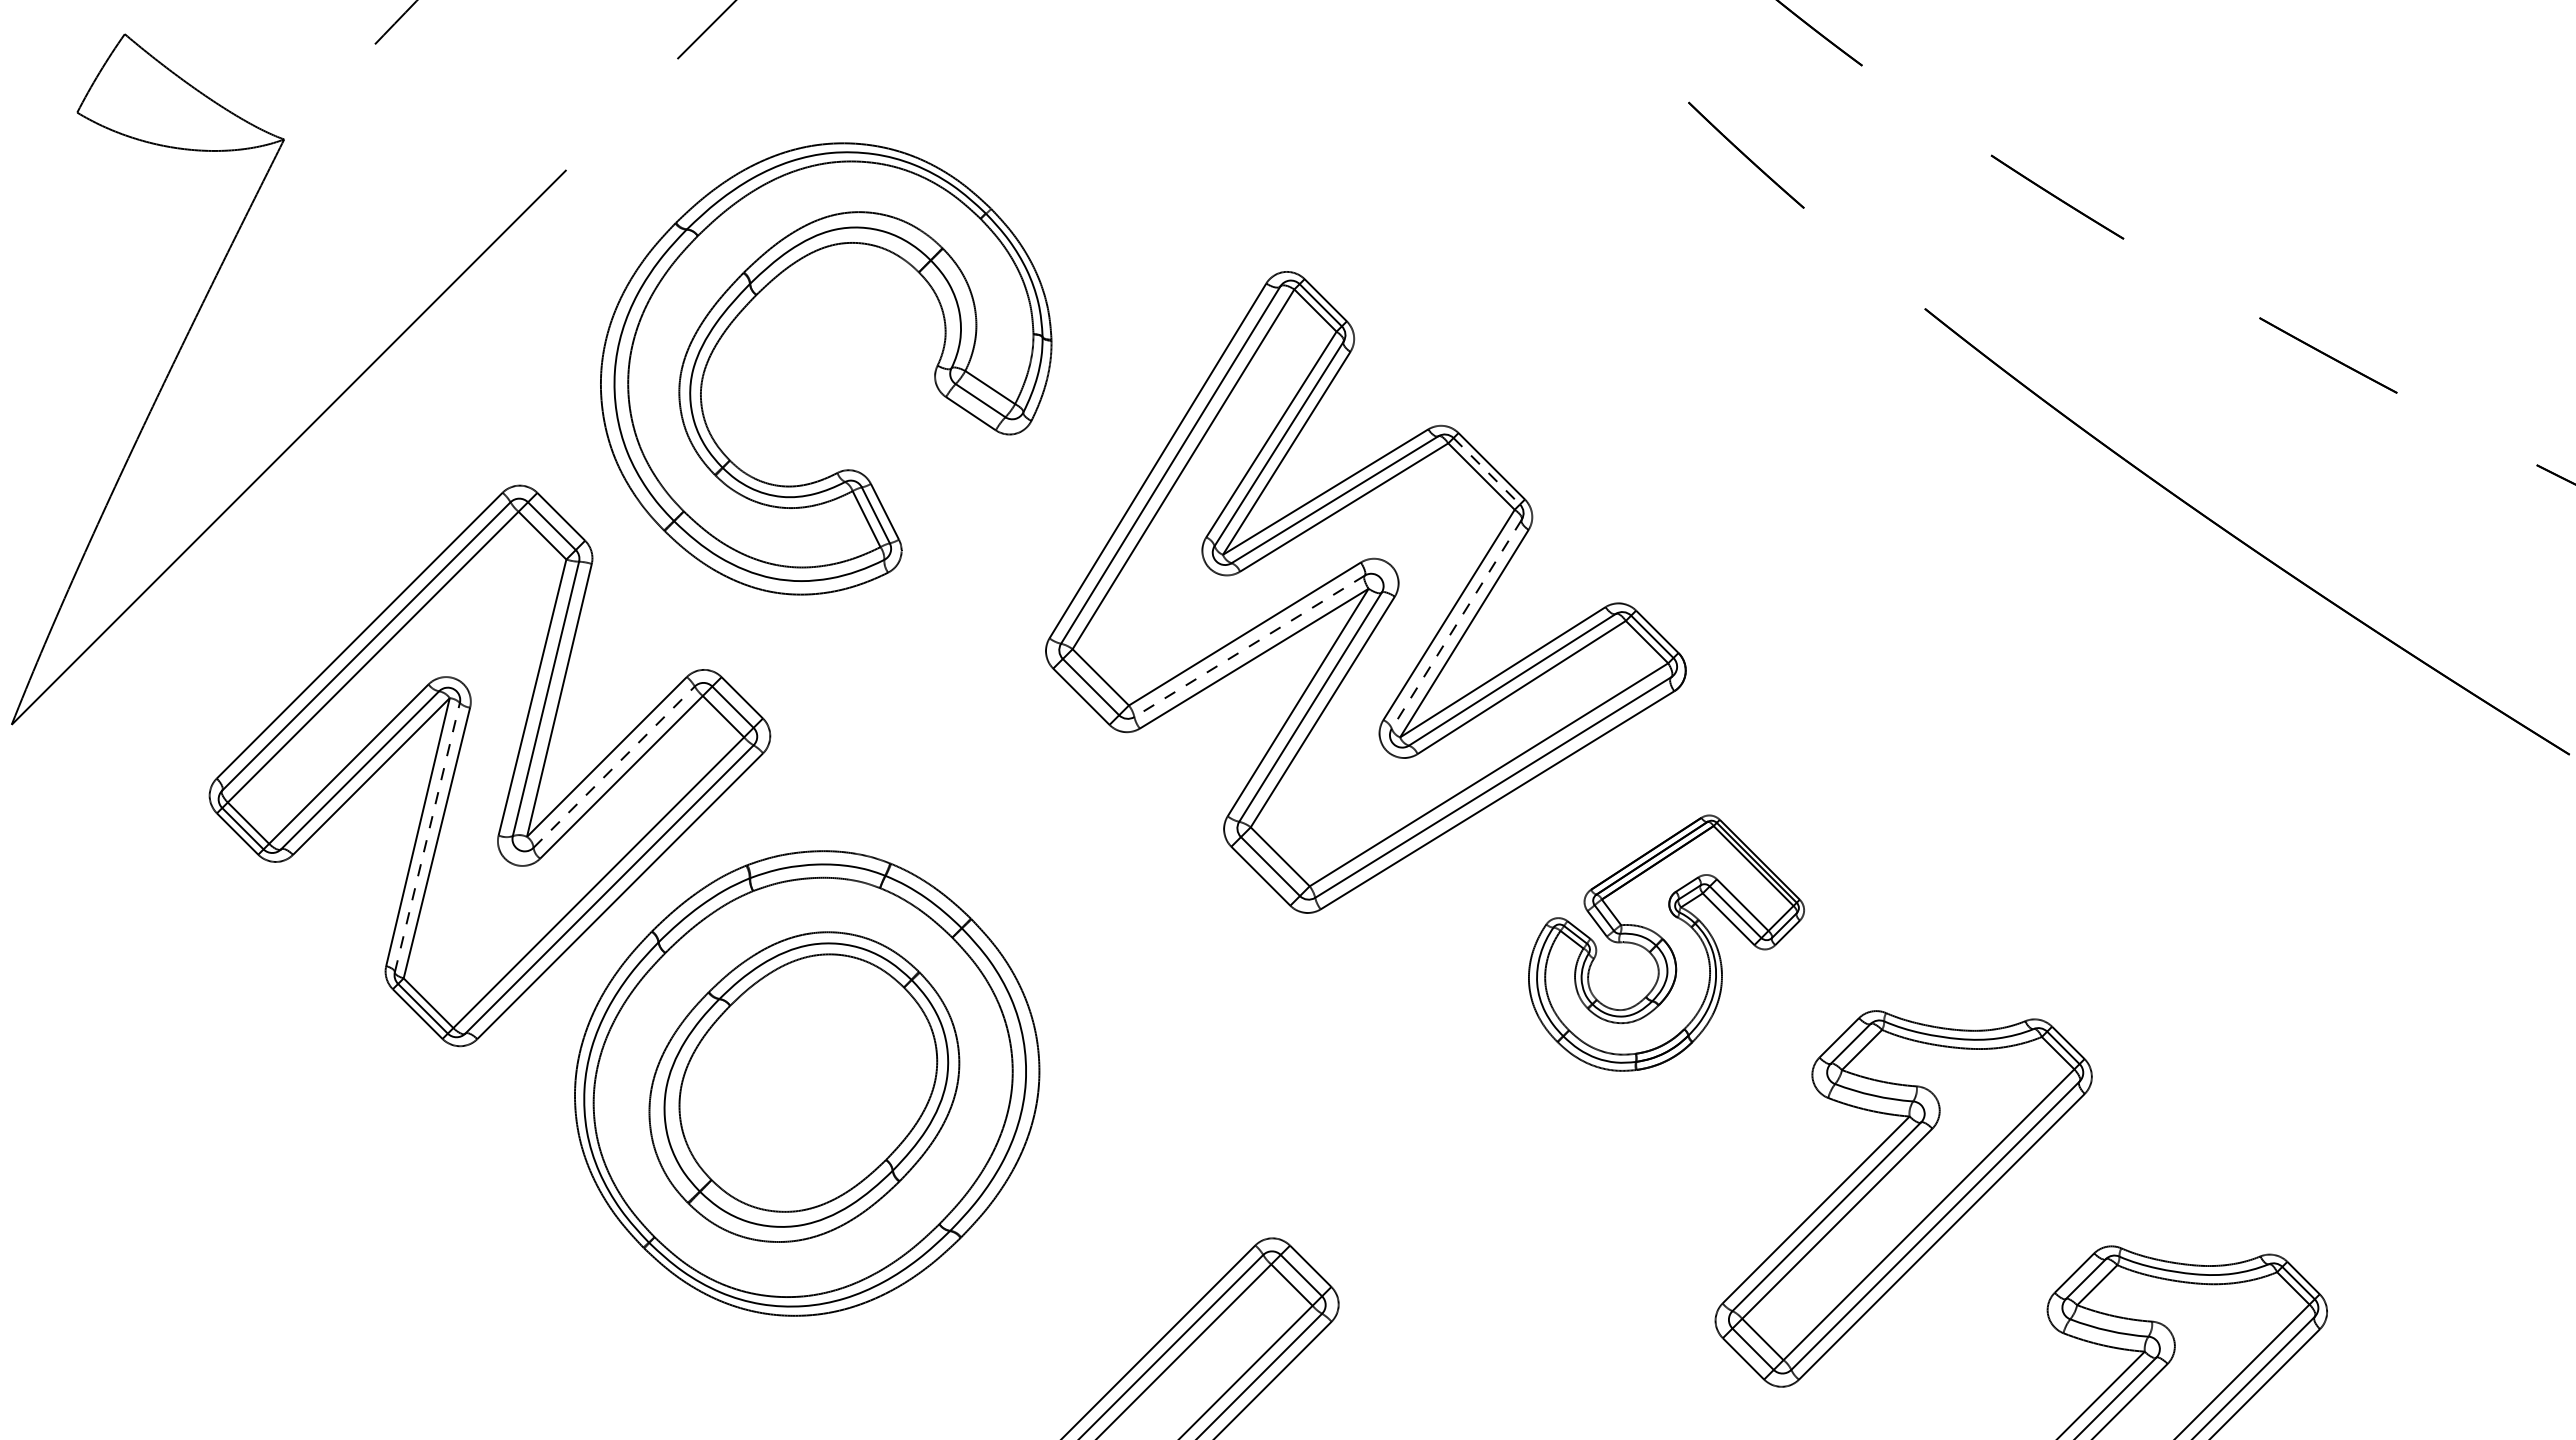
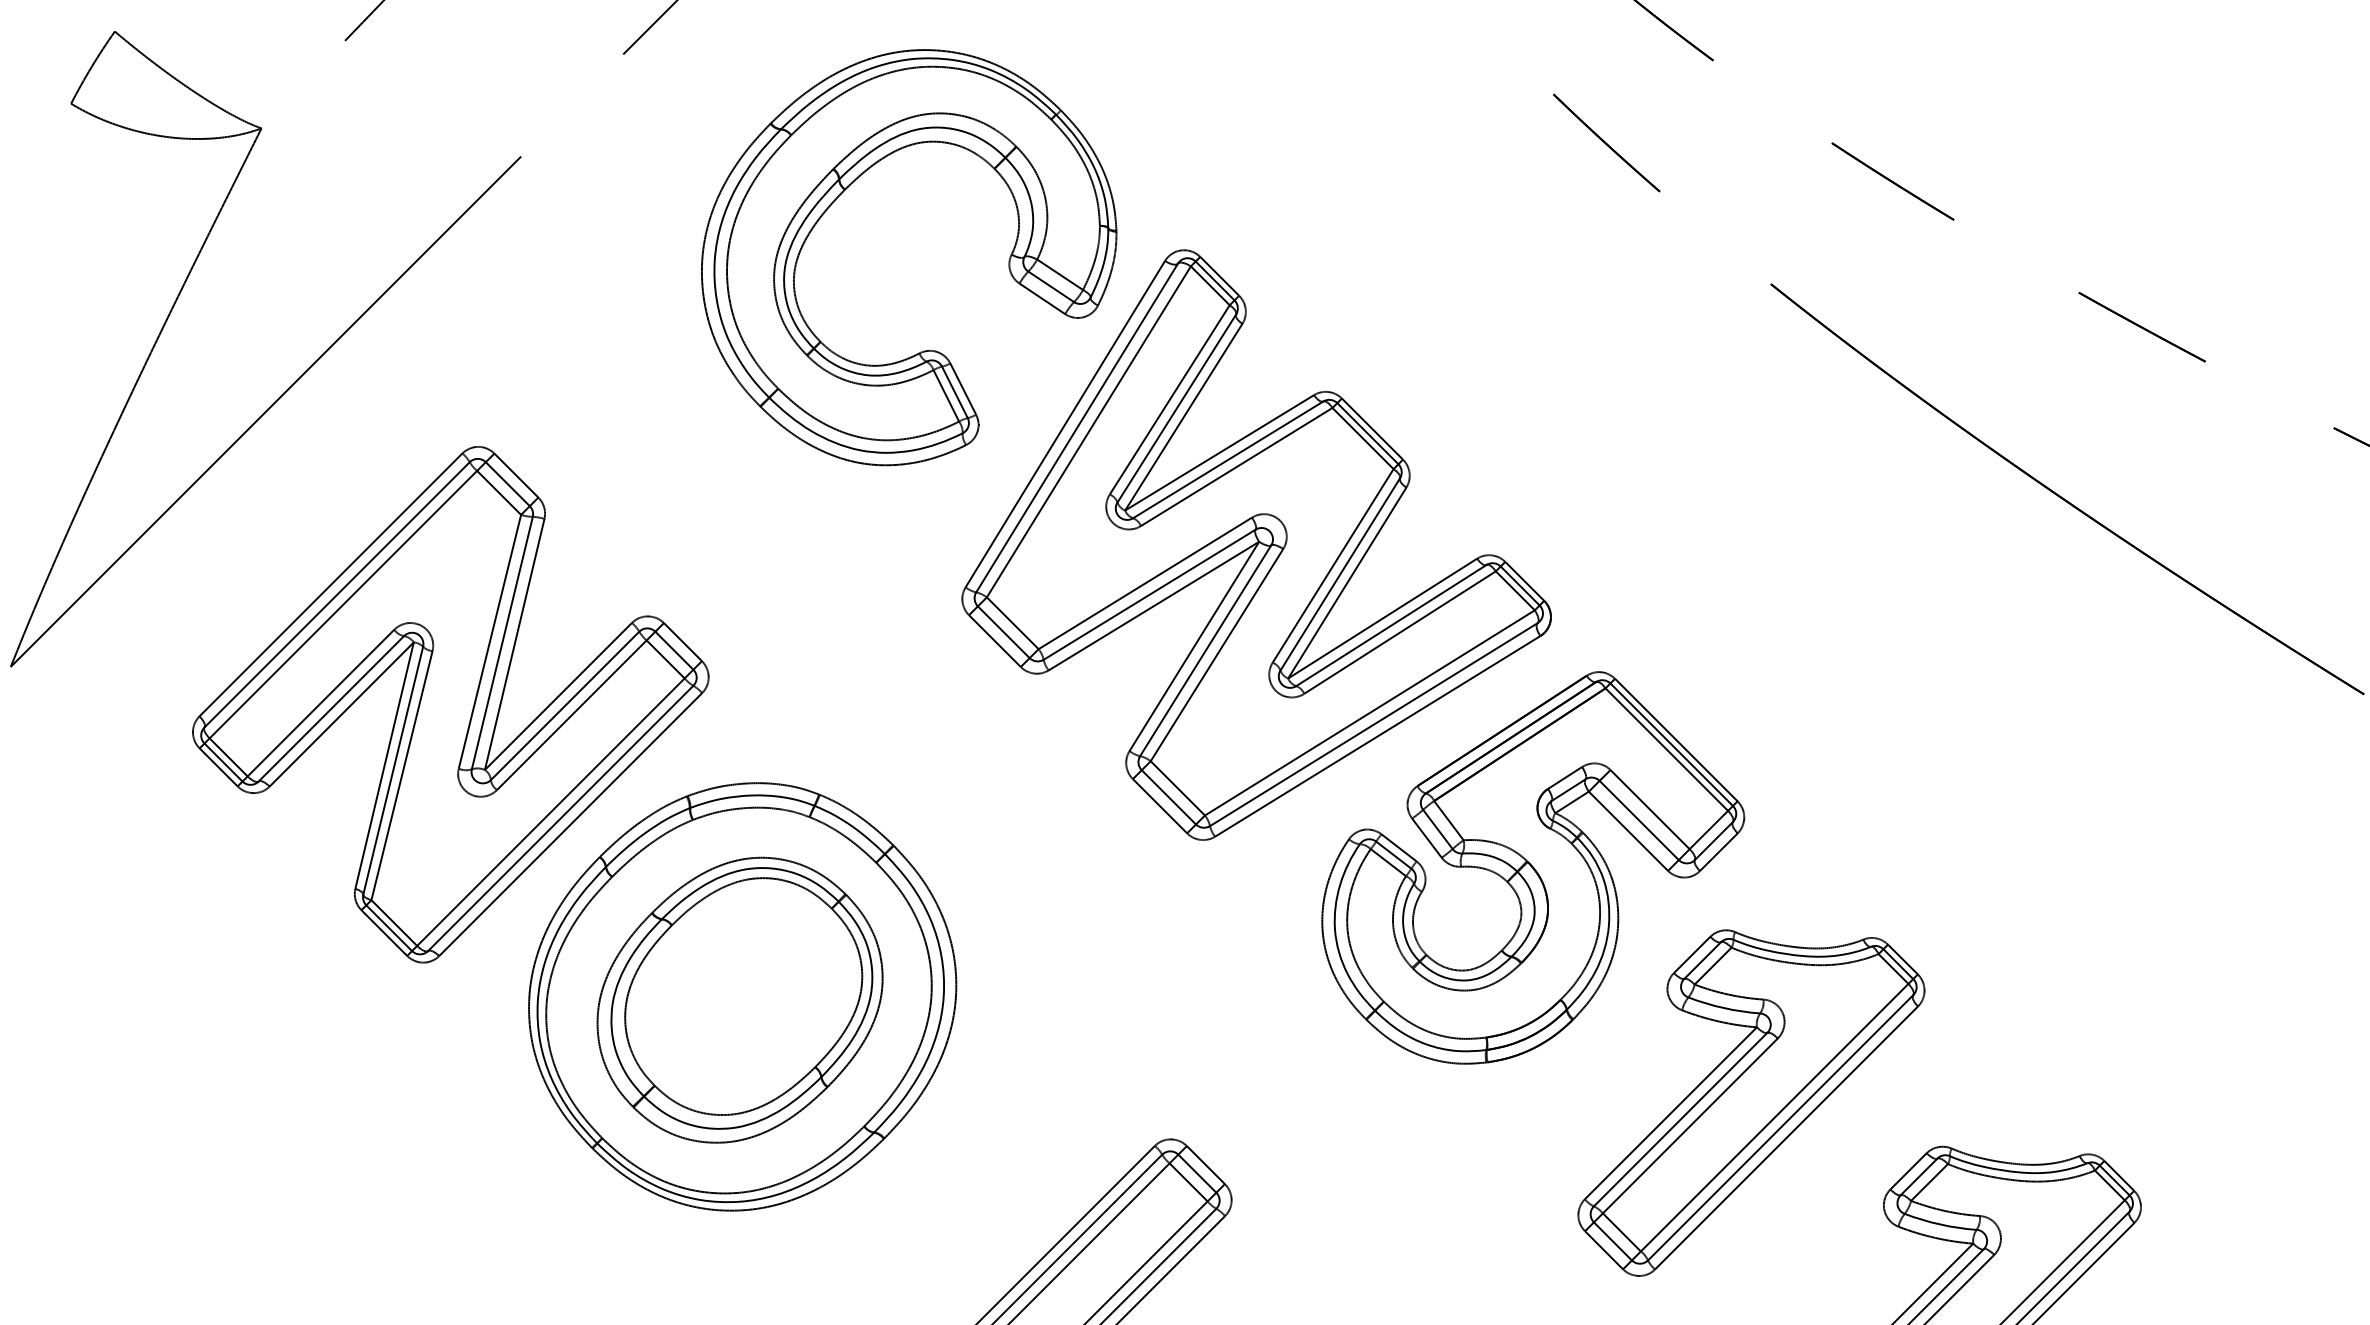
part: (755, 297) -> (844, 191), moved
line: (1486, 471) -> (1367, 433), dashed -> solid
line: (1456, 624) -> (1340, 574), dashed -> solid
line: (1249, 646) -> (1149, 594), dashed -> solid
line: (614, 766) -> (565, 705), dashed -> solid
line: (427, 837) -> (393, 770), dashed -> solid
part: (1666, 942) -> (1533, 867), size x1.67

